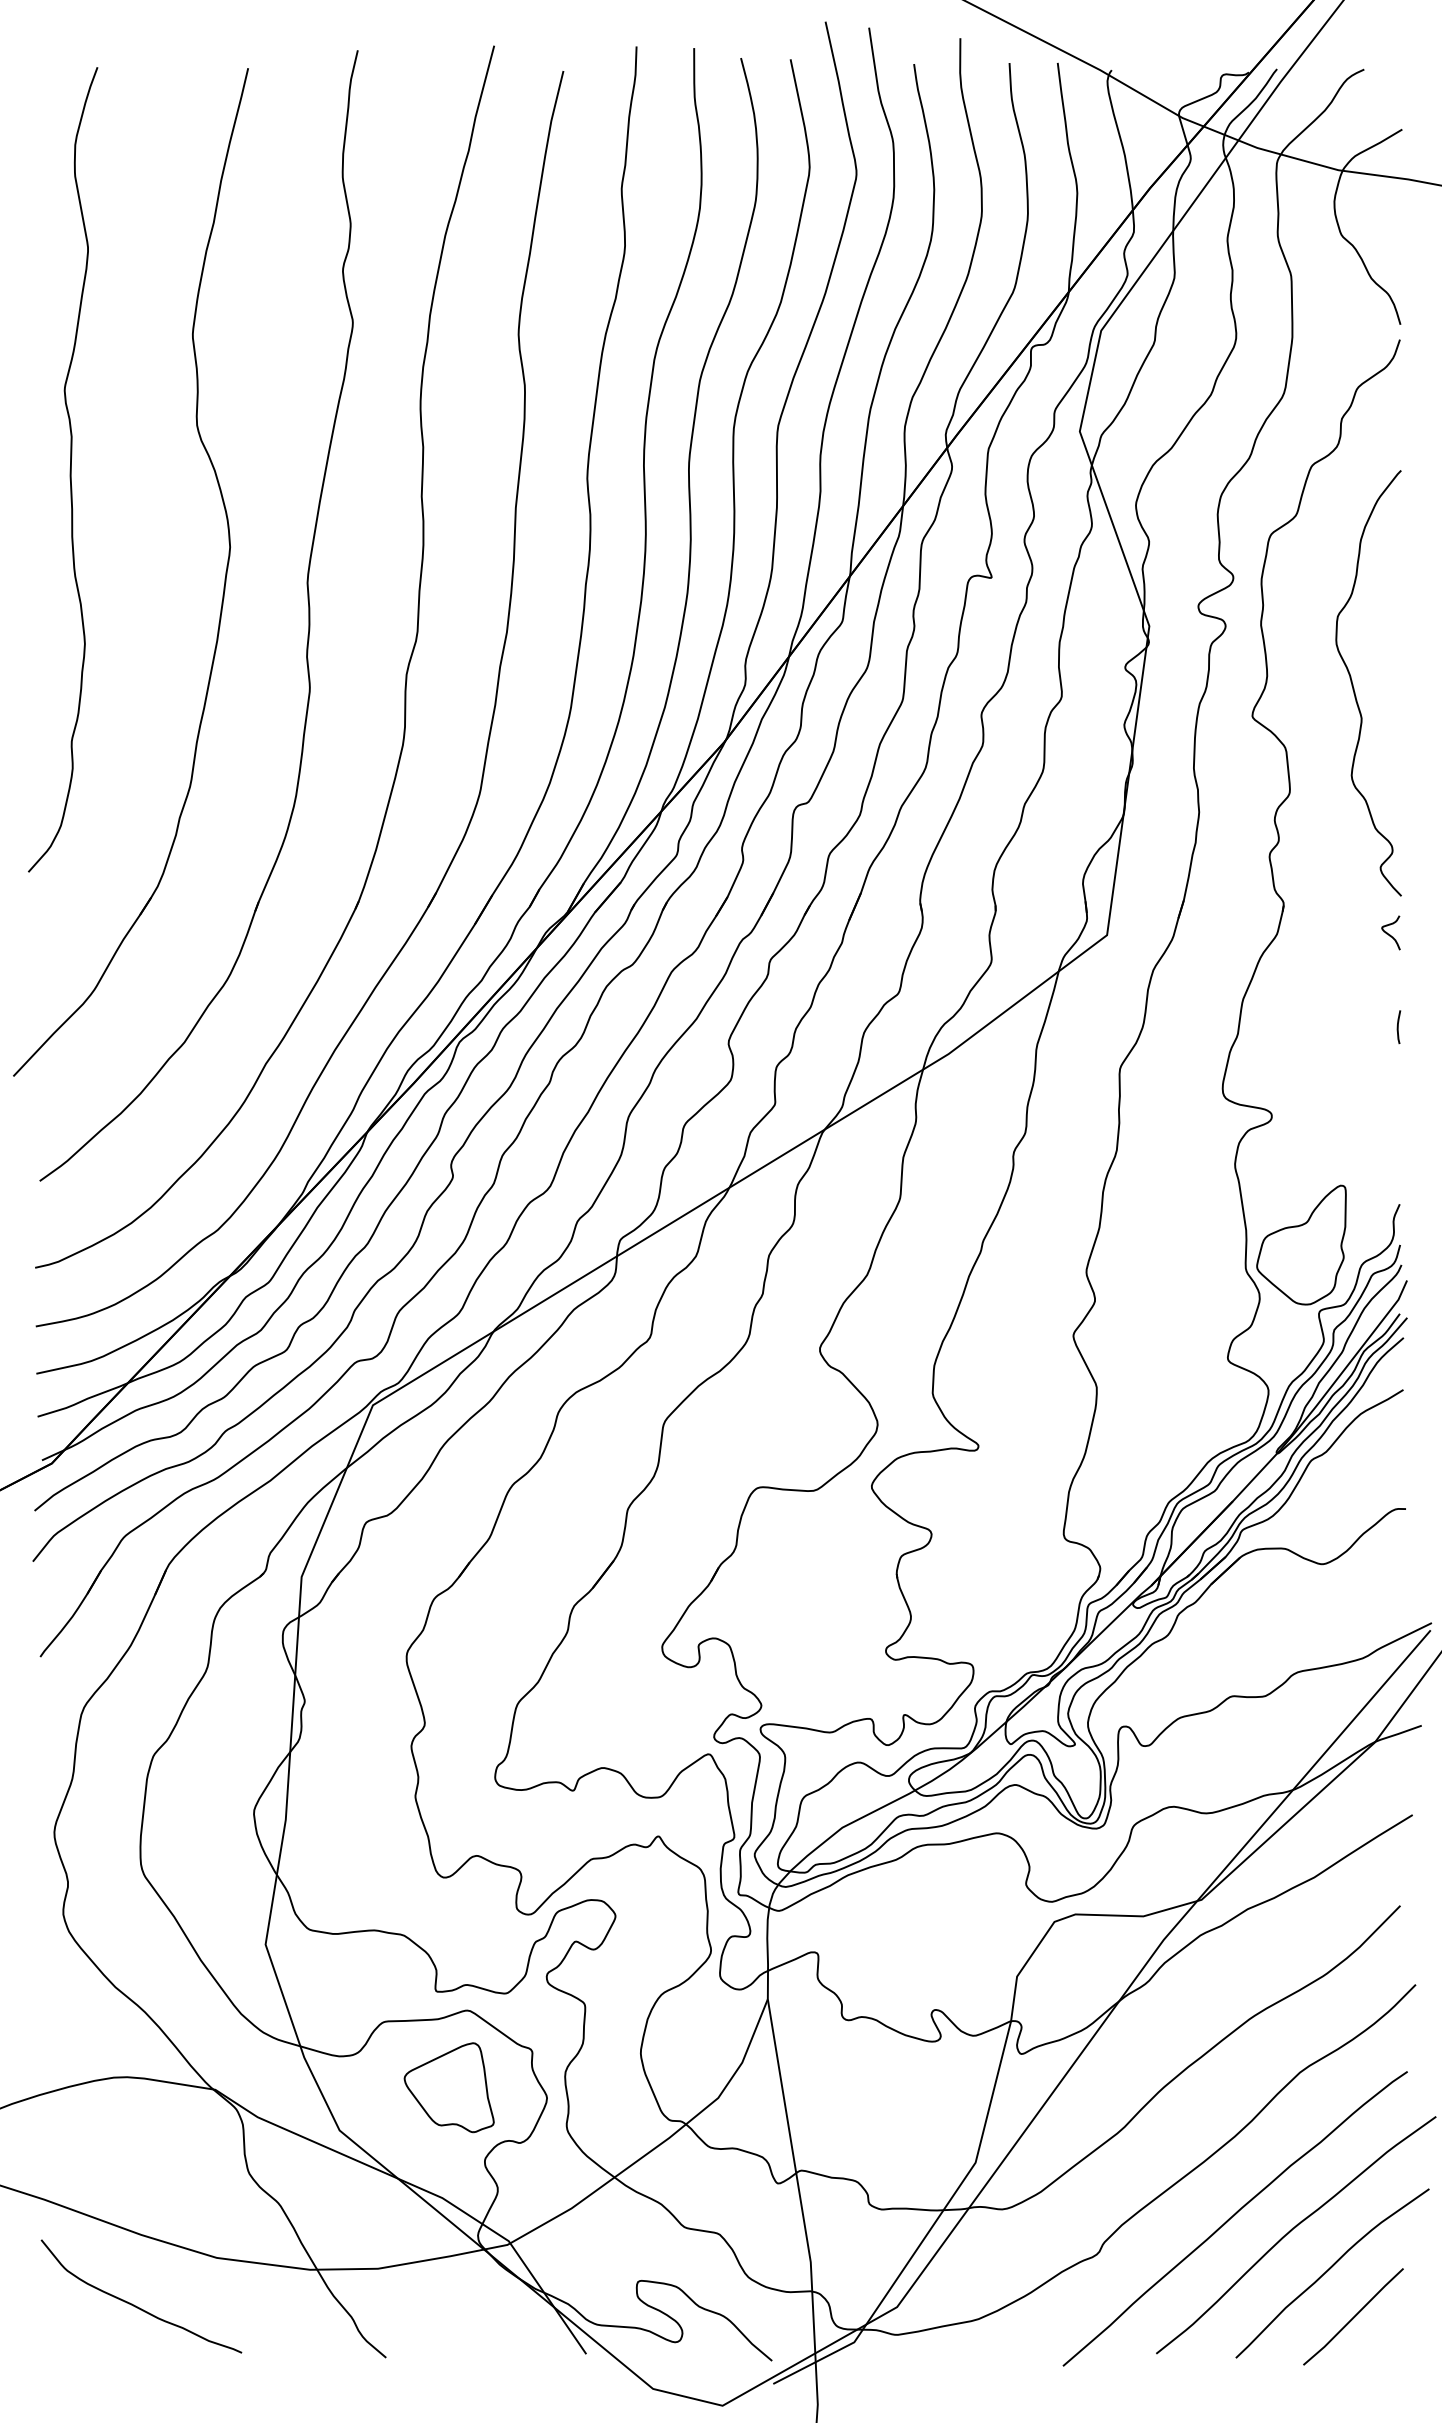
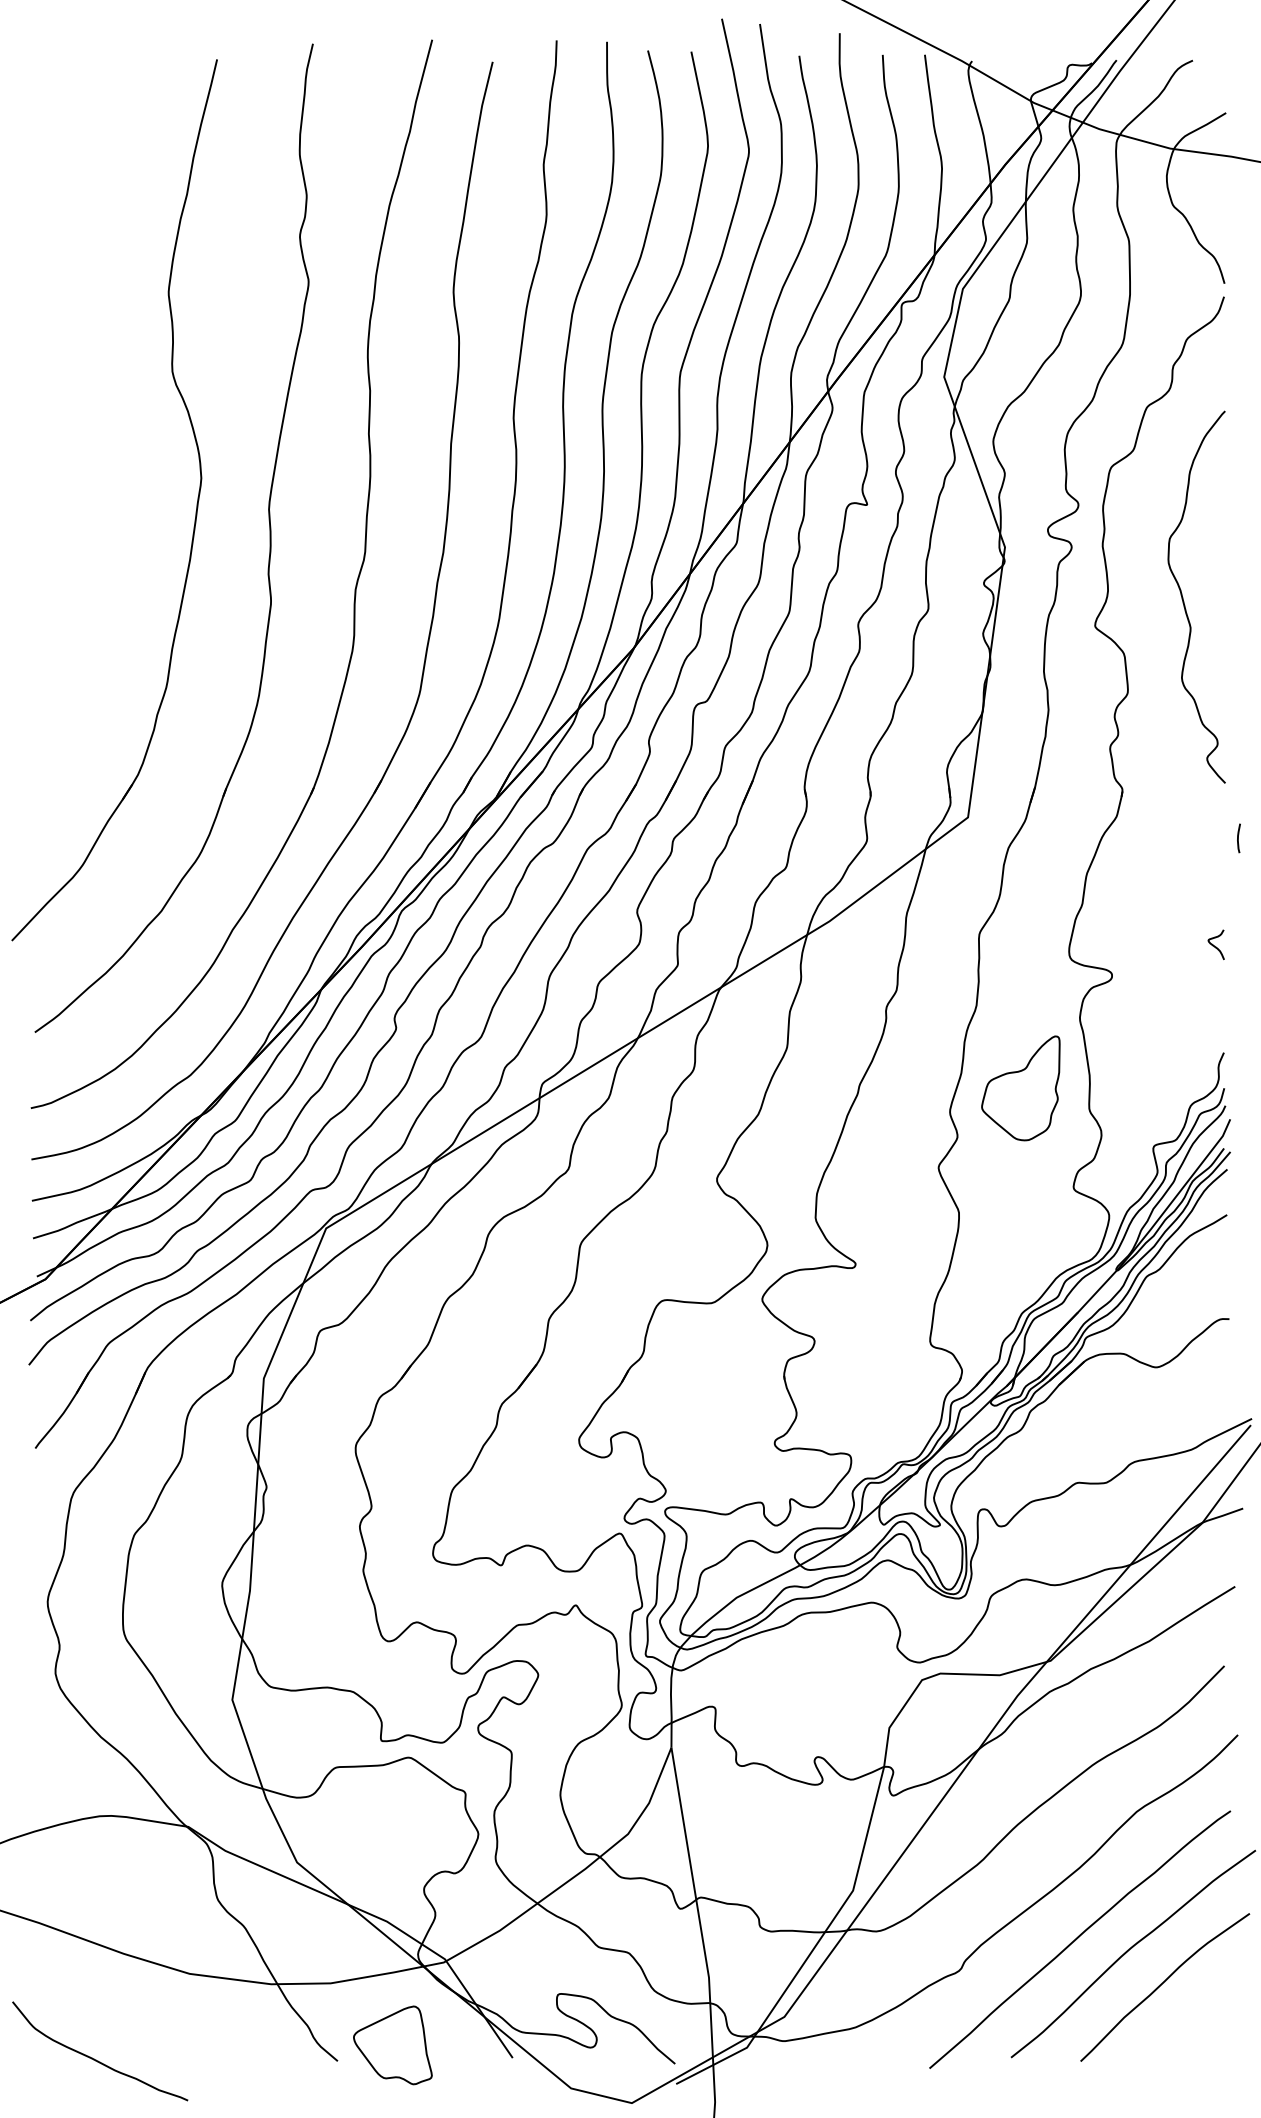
curve: (69, 469) -> (60, 410), removed
curve: (1390, 934) -> (1215, 946), moved
curve: (1398, 1026) -> (1238, 837), moved
part: (1301, 1244) -> (1020, 1087), moved
part: (448, 2087) -> (392, 2045), moved
curve: (136, 2305) -> (95, 2059), moved
line: (1353, 2316) -> (1183, 2025), removed

